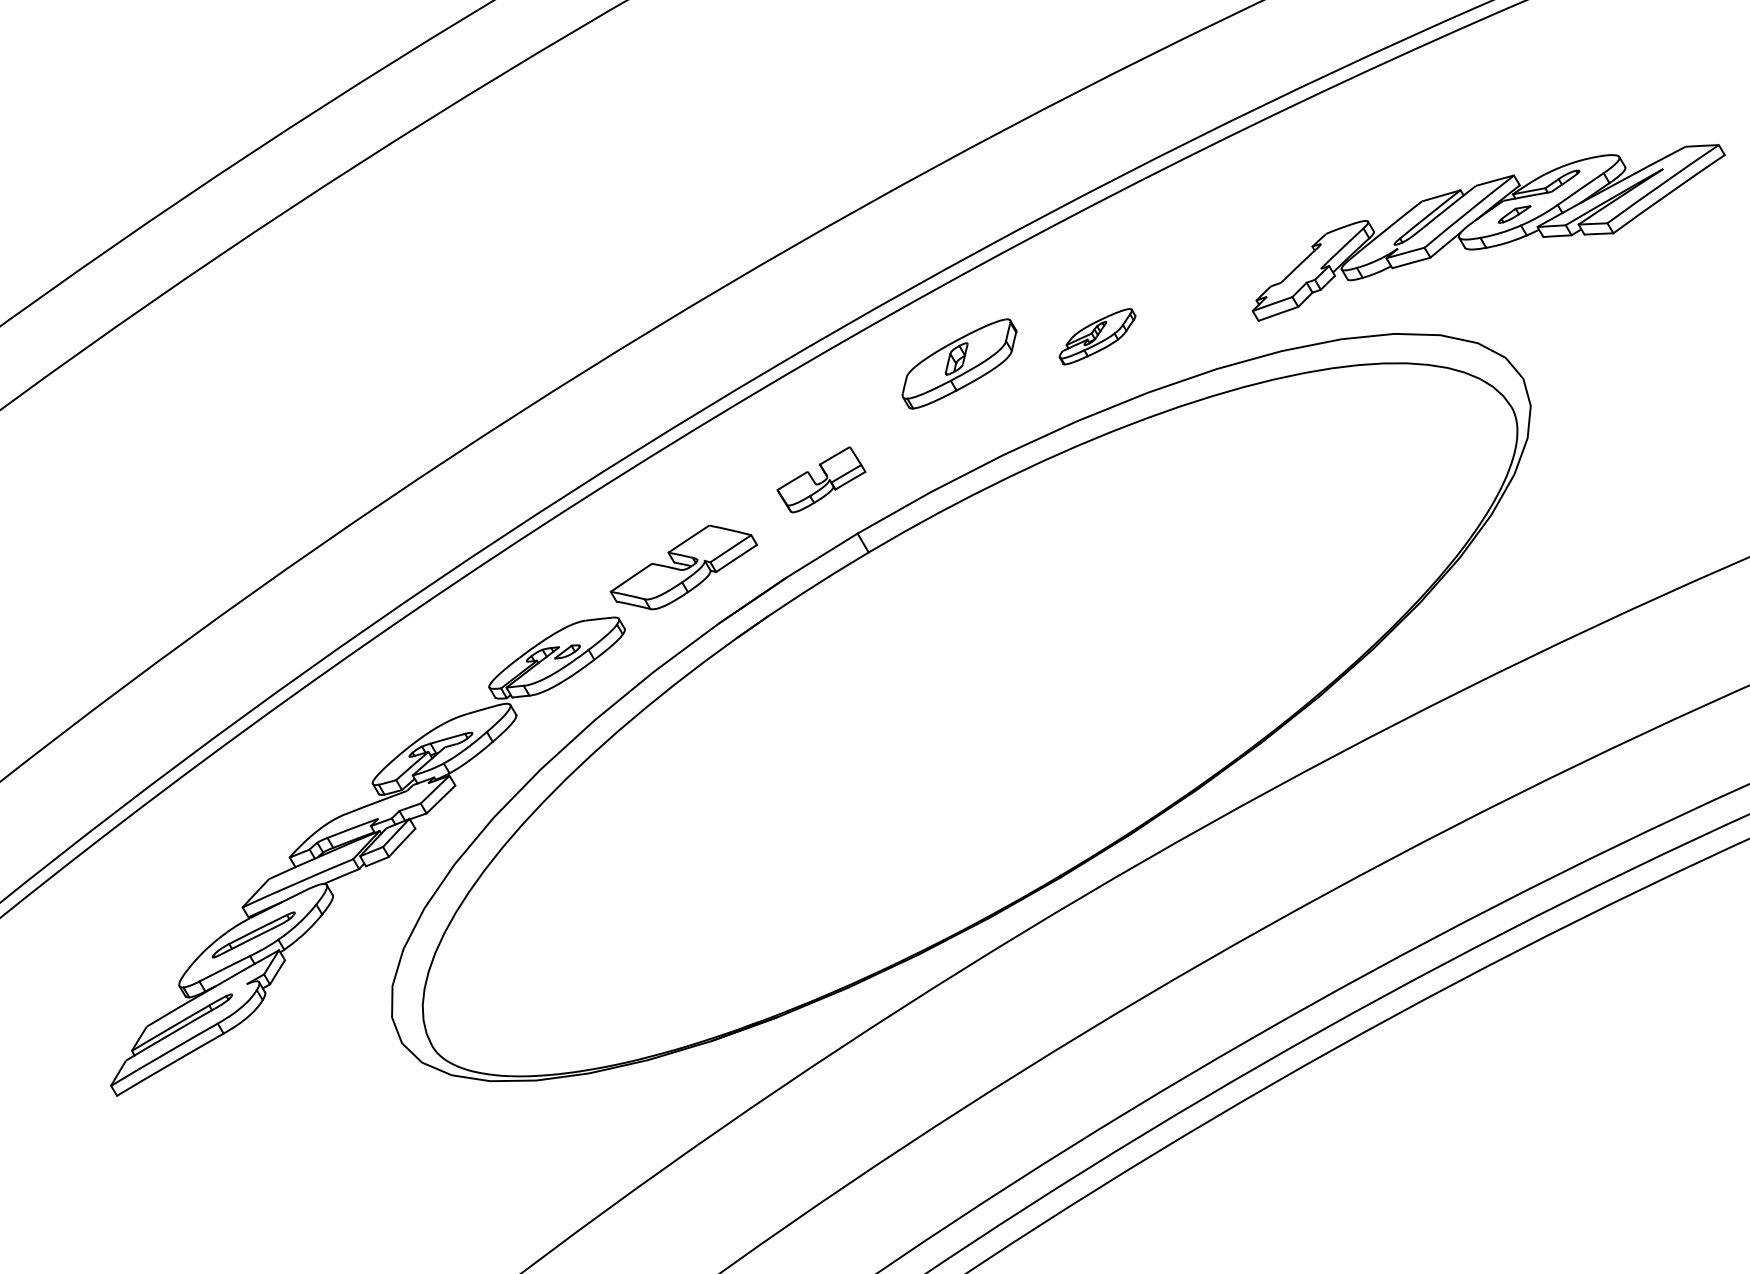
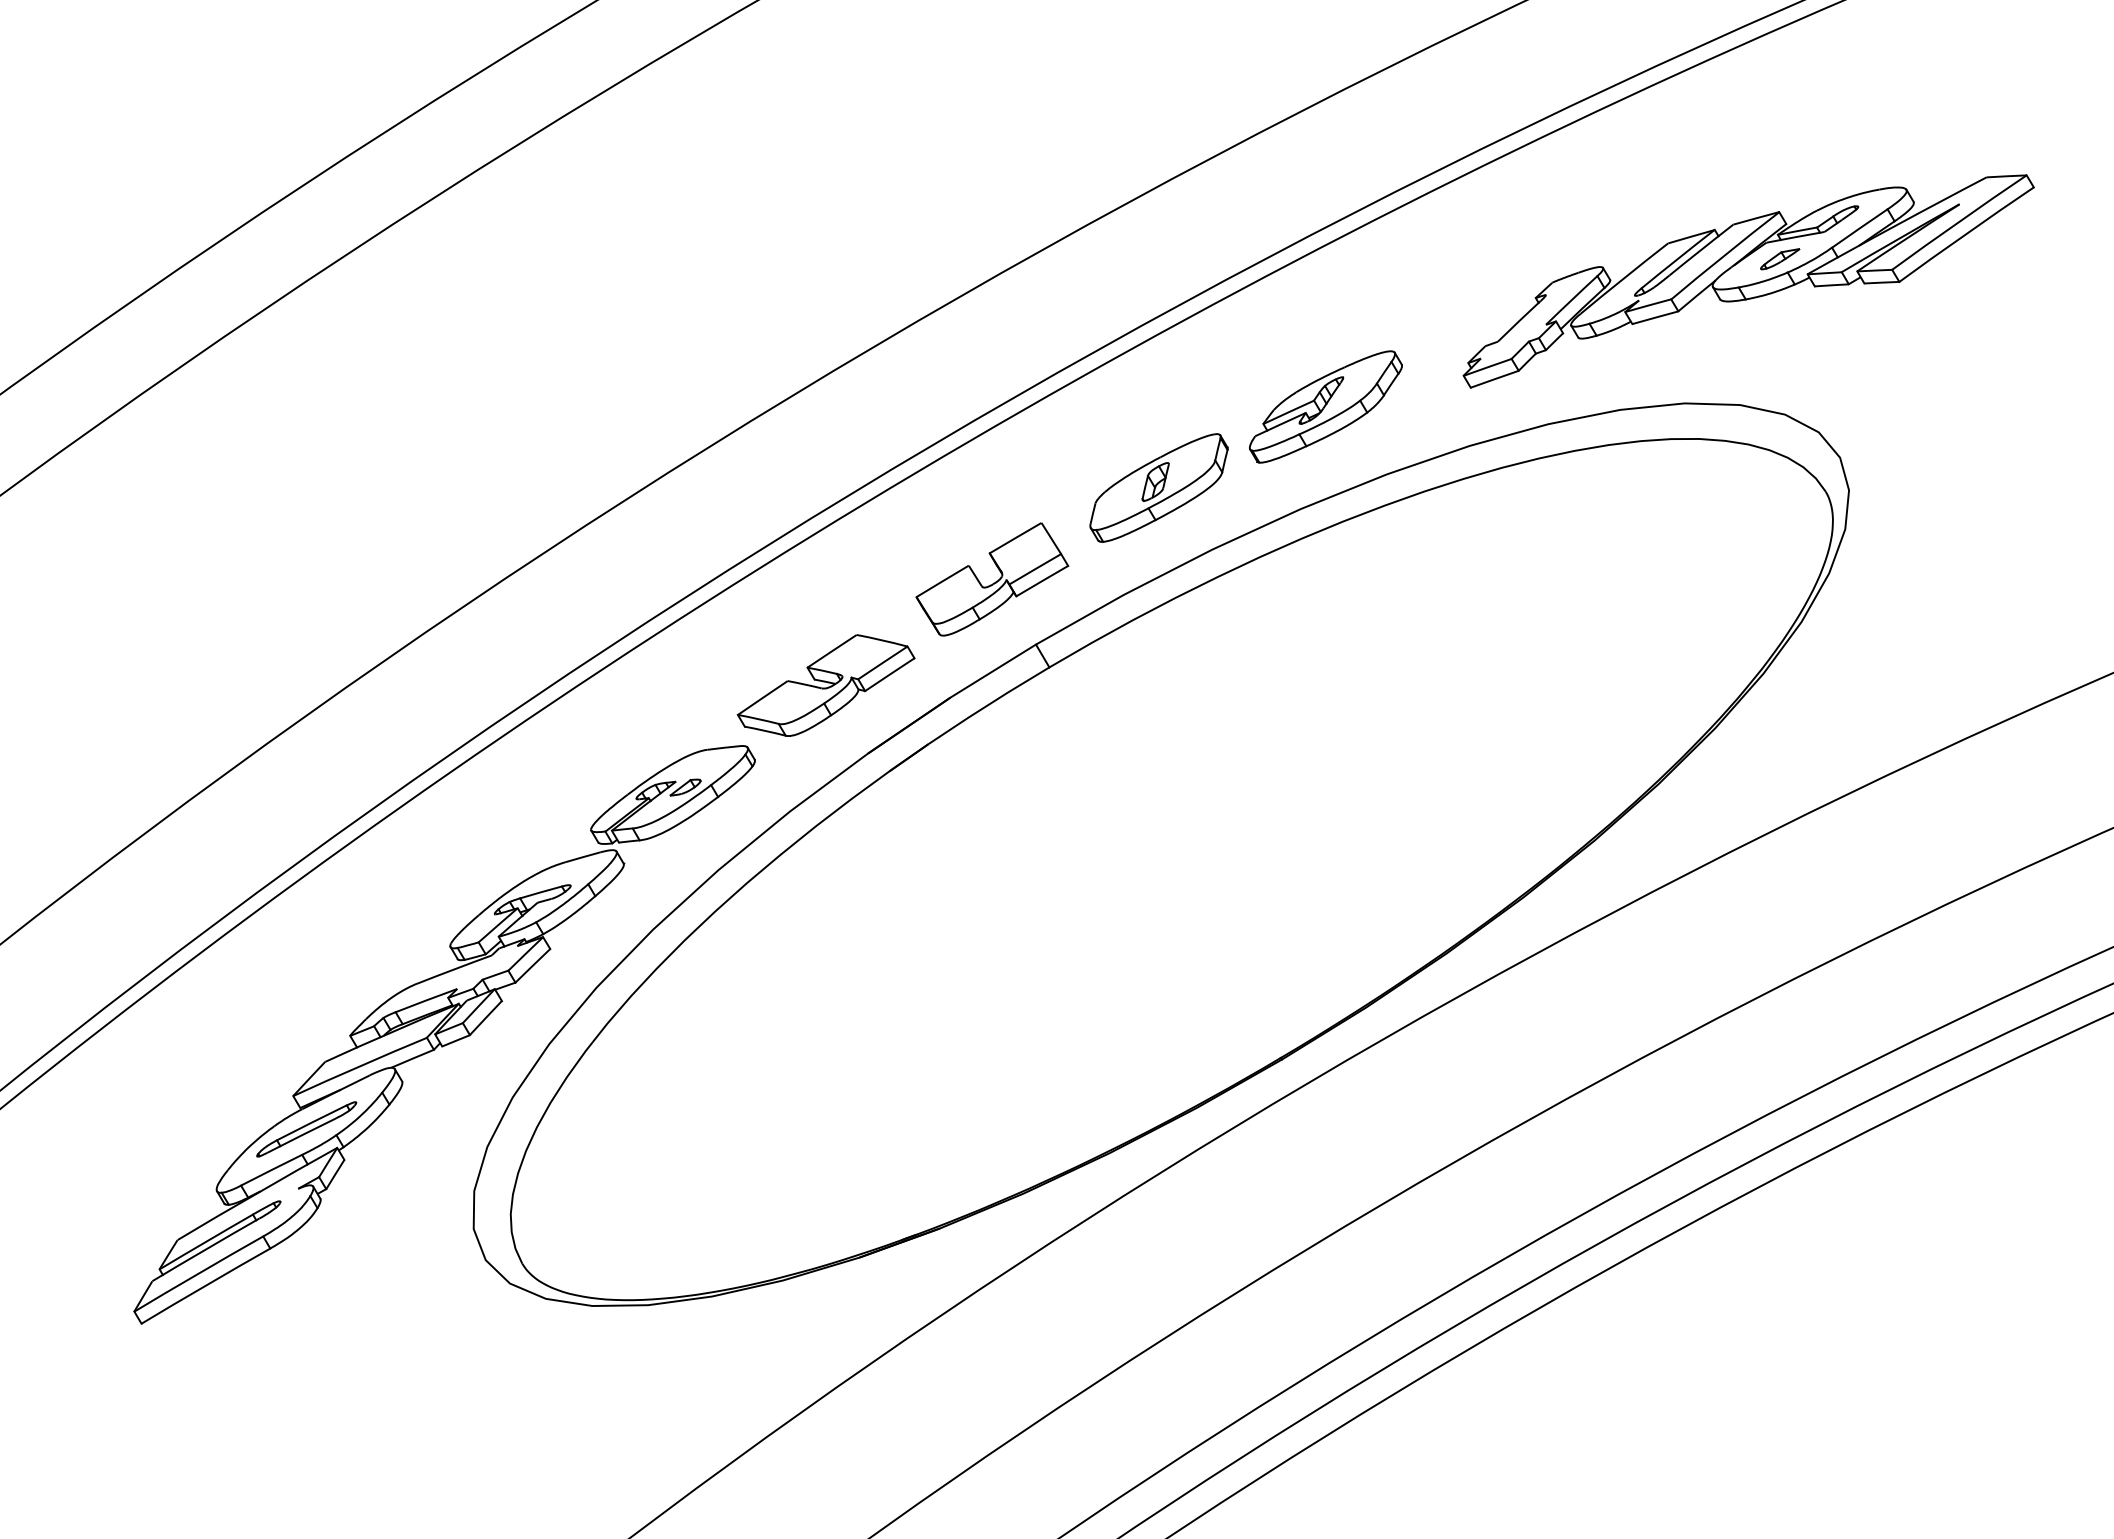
part: (1488, 232) -> (1748, 280), moved
part: (1097, 336) -> (1325, 406), size x1.67
part: (959, 363) -> (1159, 487), moved
part: (821, 479) -> (992, 579), size x1.43

